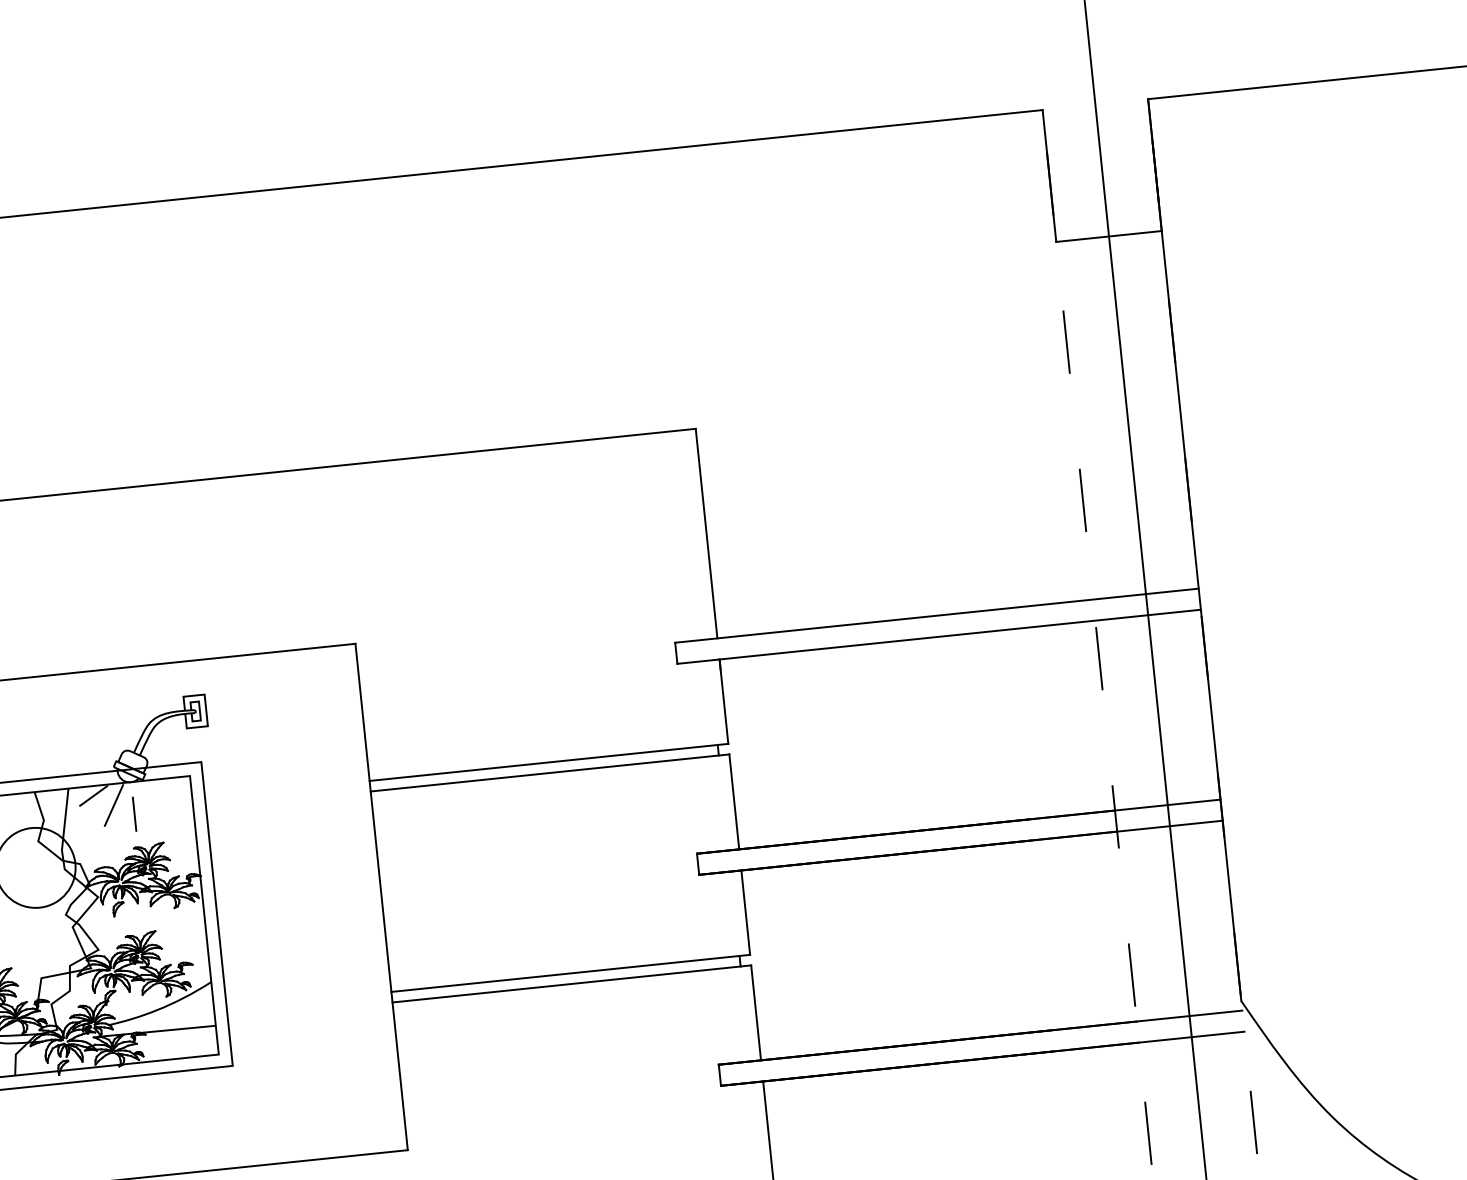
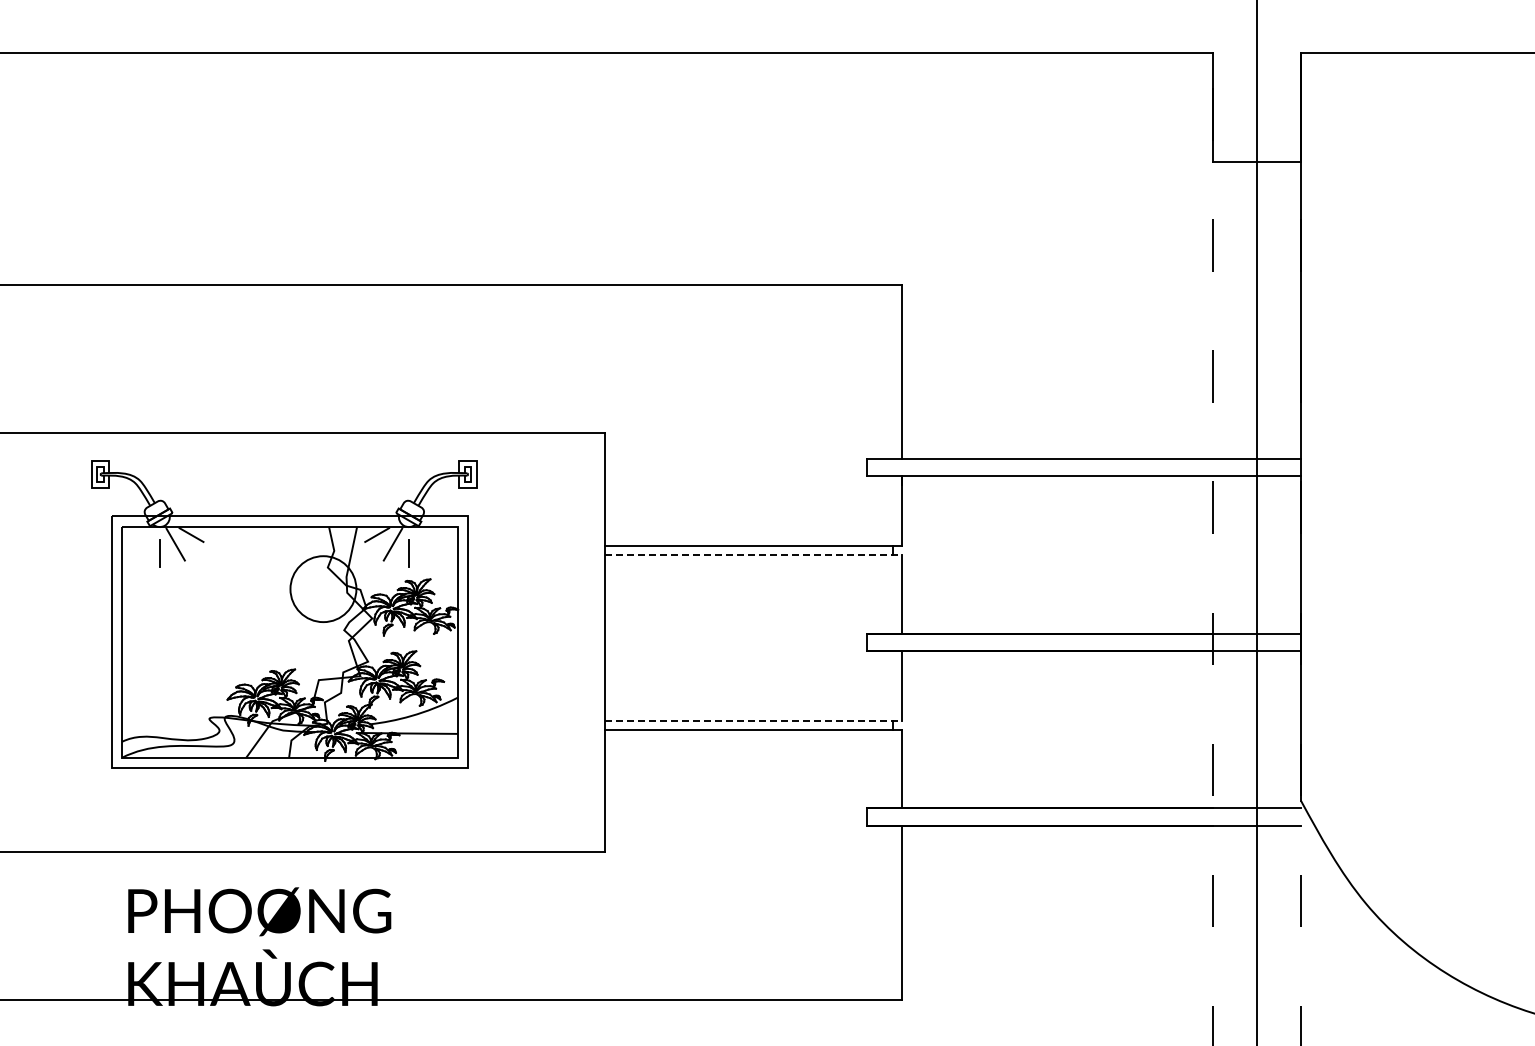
line: (550, 772) -> (753, 554), solid -> dashed
line: (571, 973) -> (753, 721), solid -> dashed

